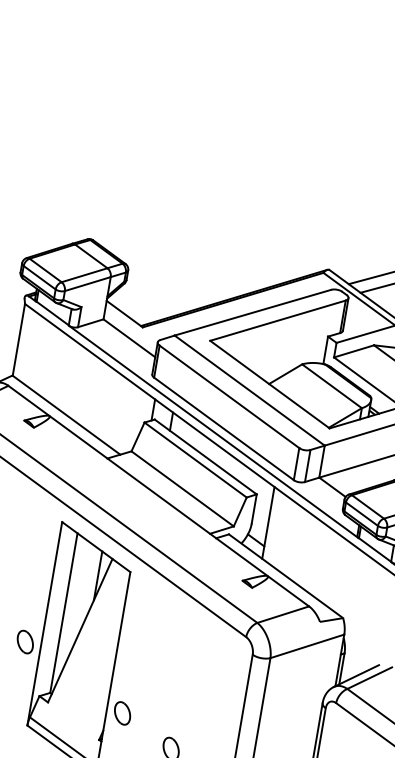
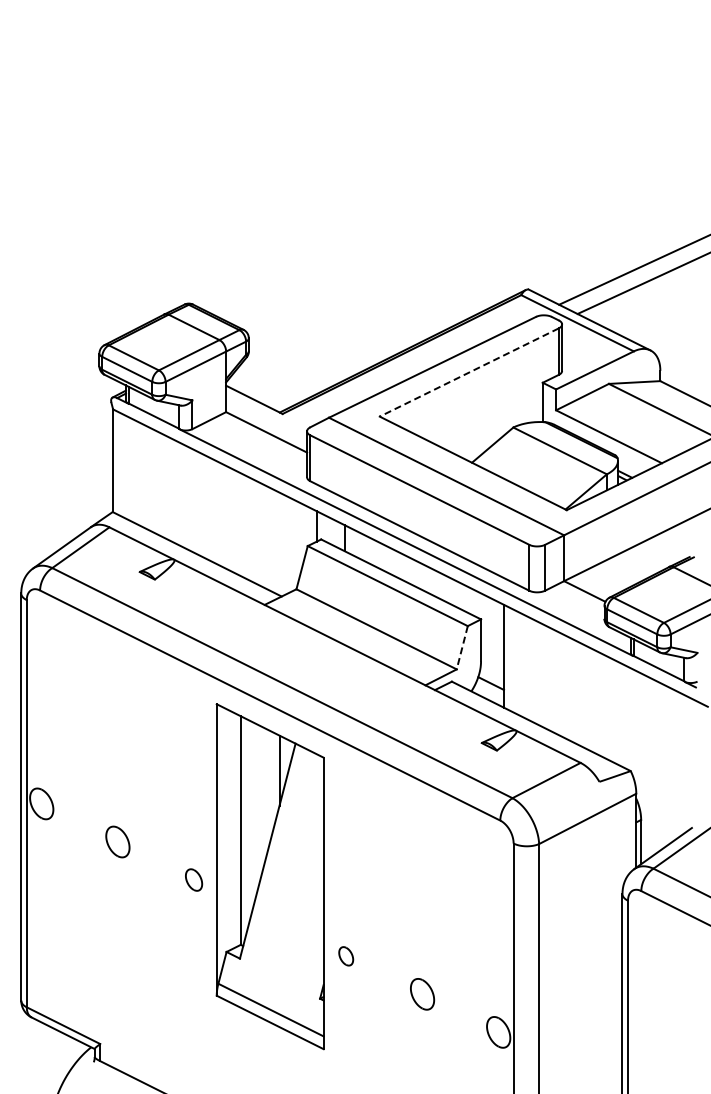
line: (278, 320) -> (469, 372), solid -> dashed
line: (240, 512) -> (462, 648), solid -> dashed
part: (25, 641) -> (193, 879), size x0.7
part: (121, 713) -> (345, 956), size x0.6

